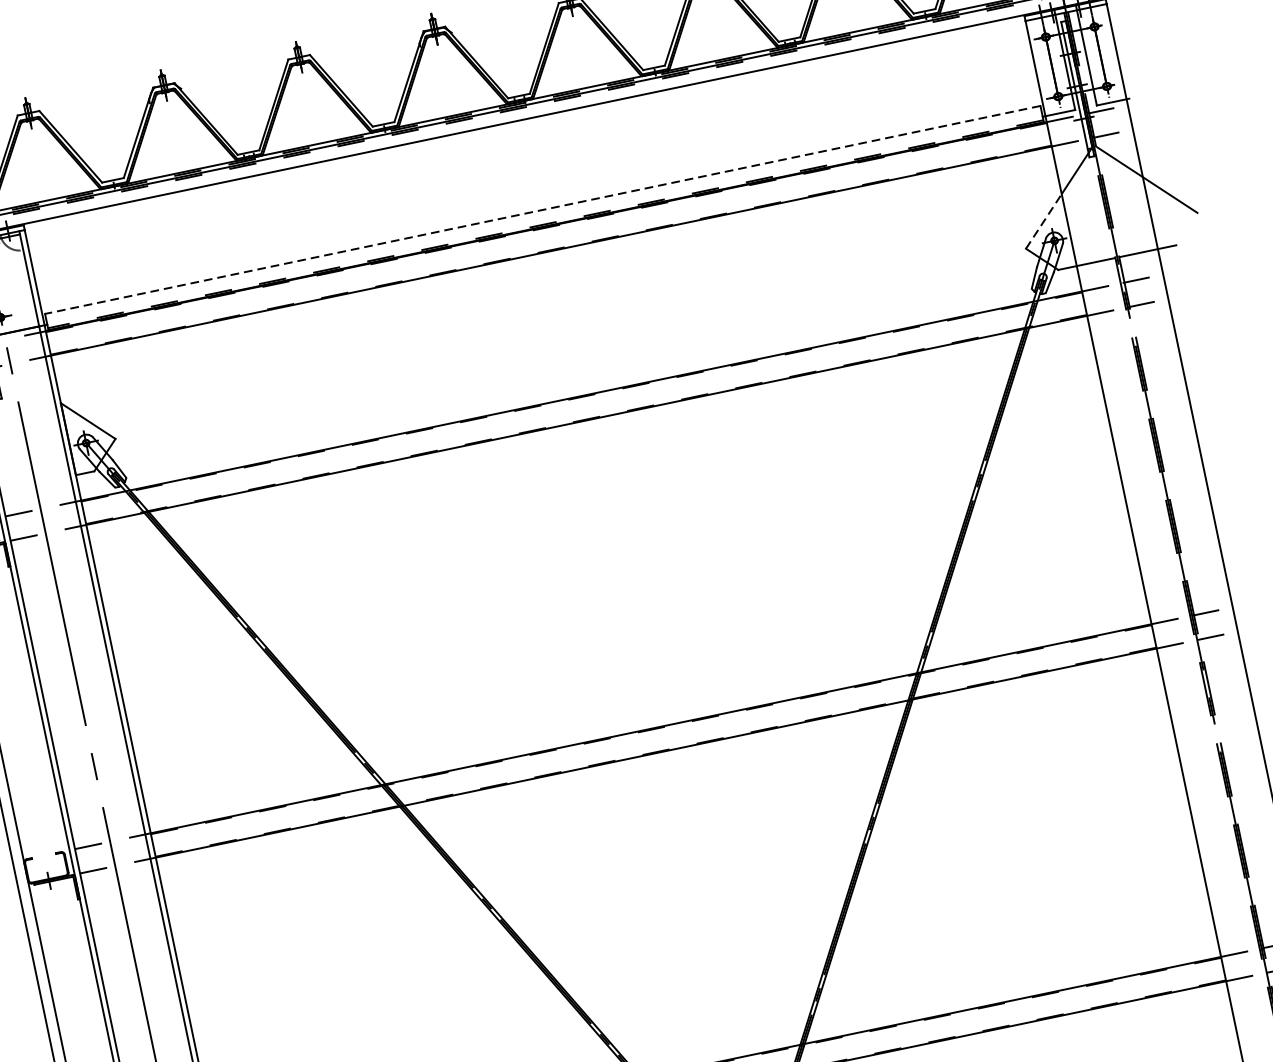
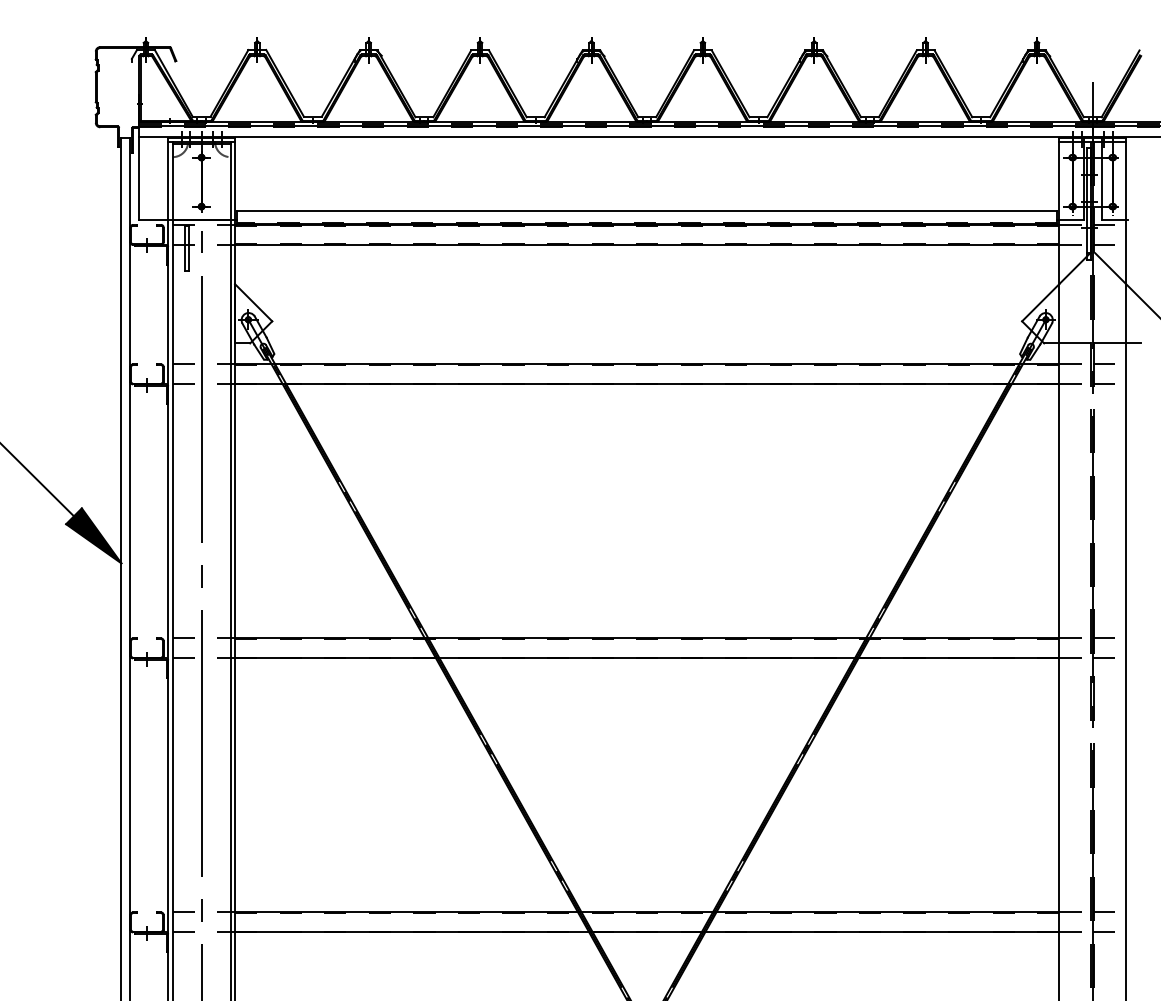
line: (543, 210) -> (647, 211), dashed -> solid
line: (1044, 220) -> (1041, 302), dashed -> solid

